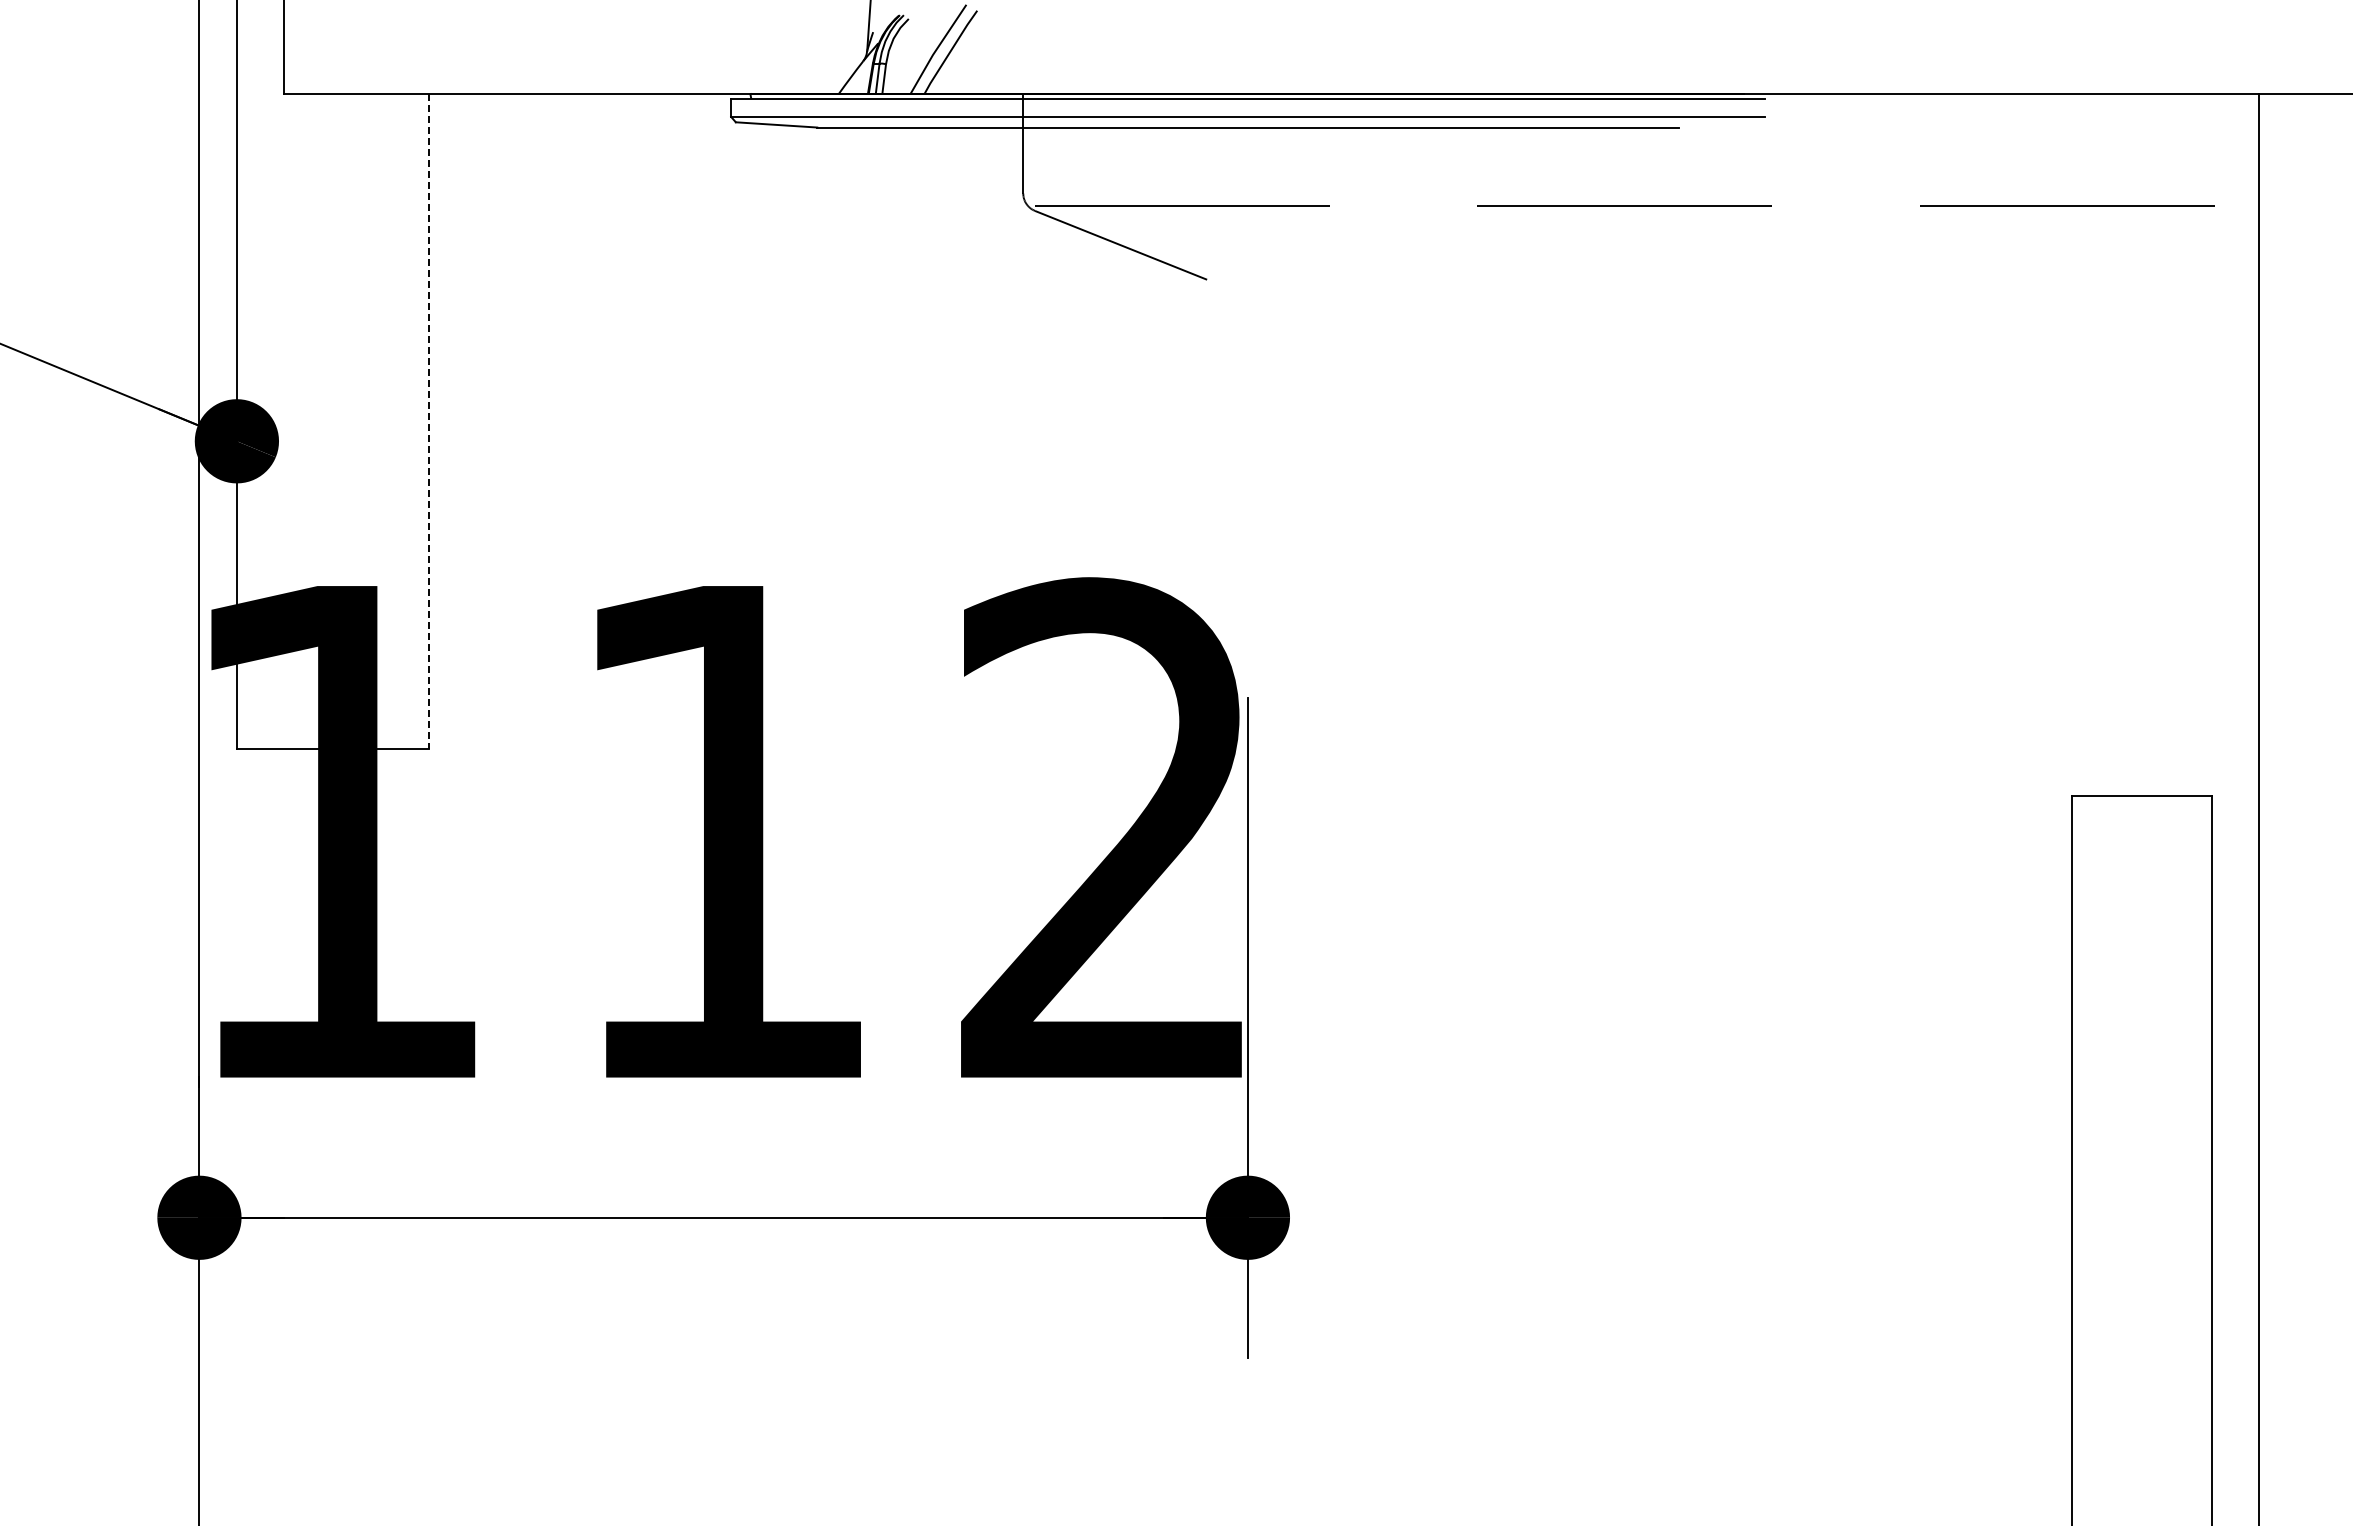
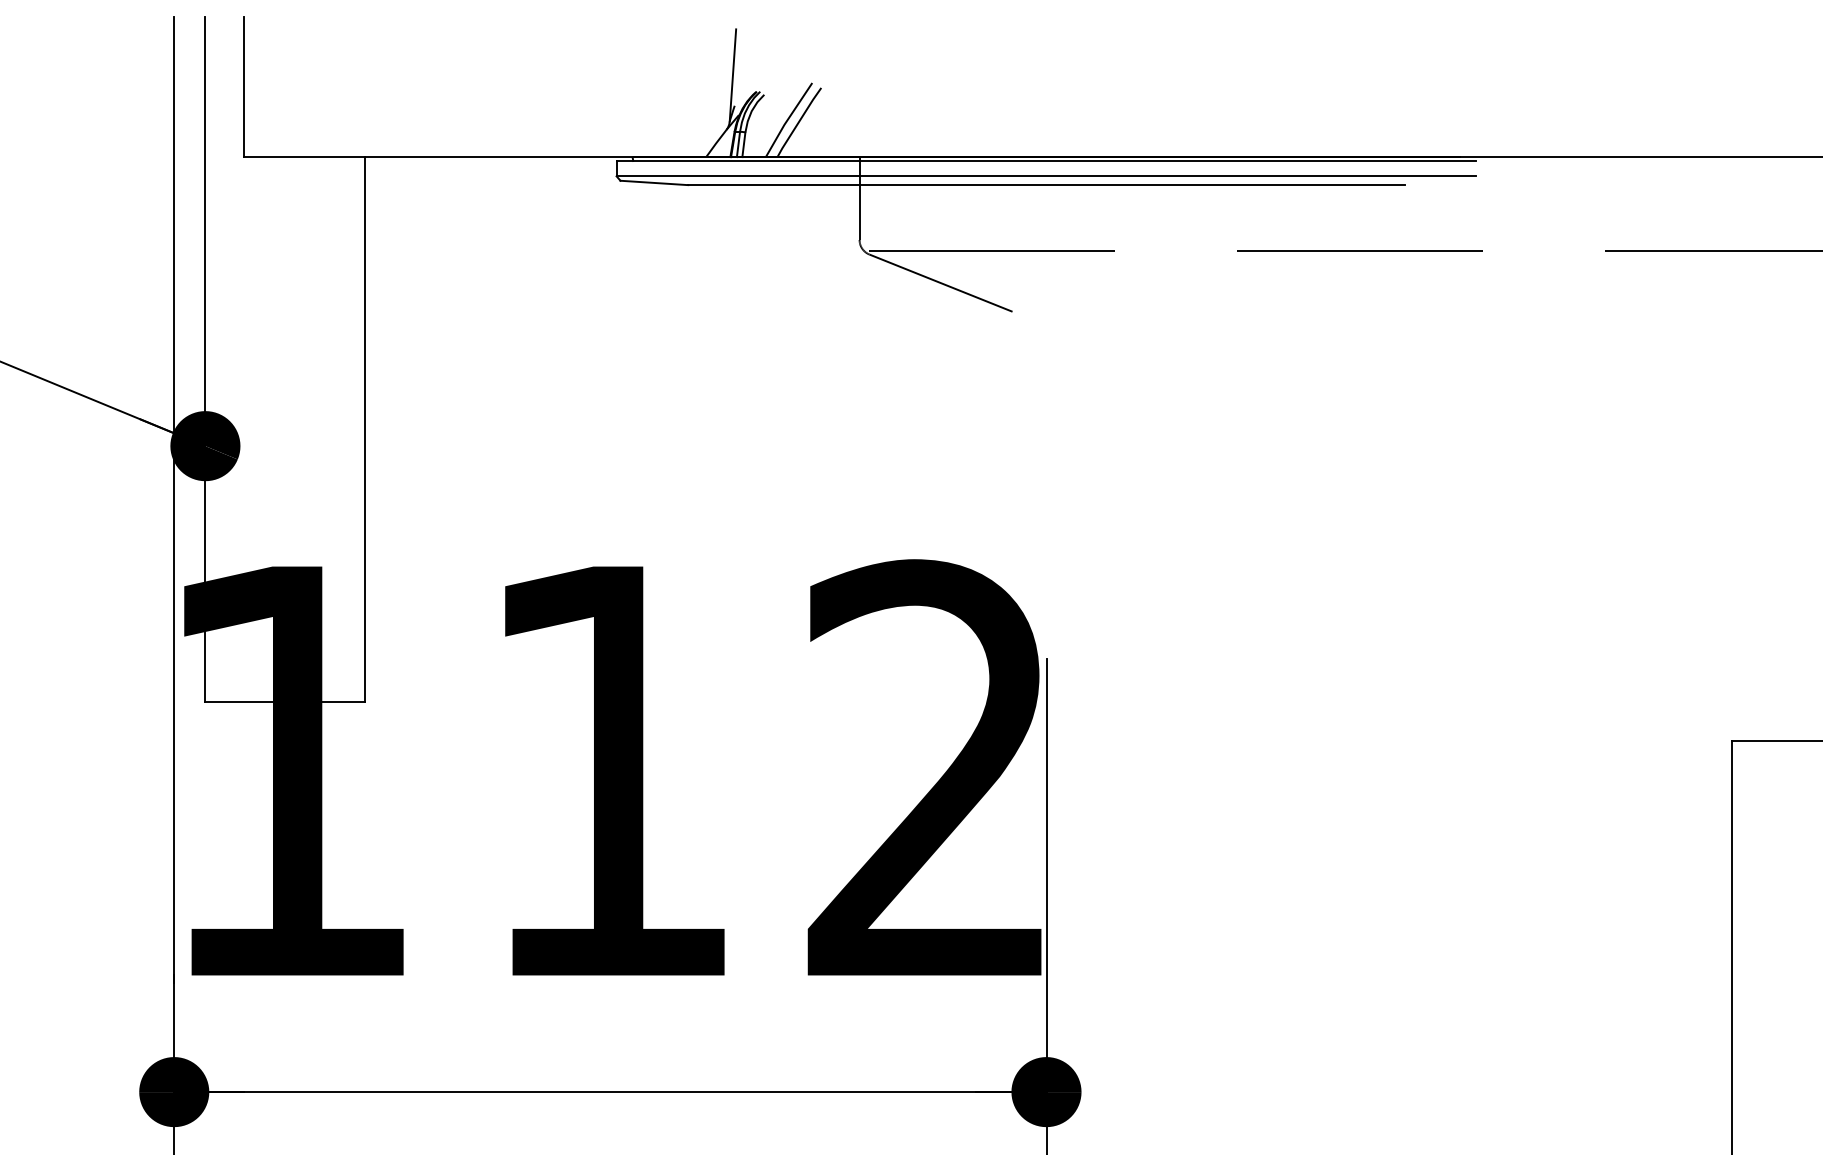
line: (428, 421) -> (364, 429), dashed -> solid

